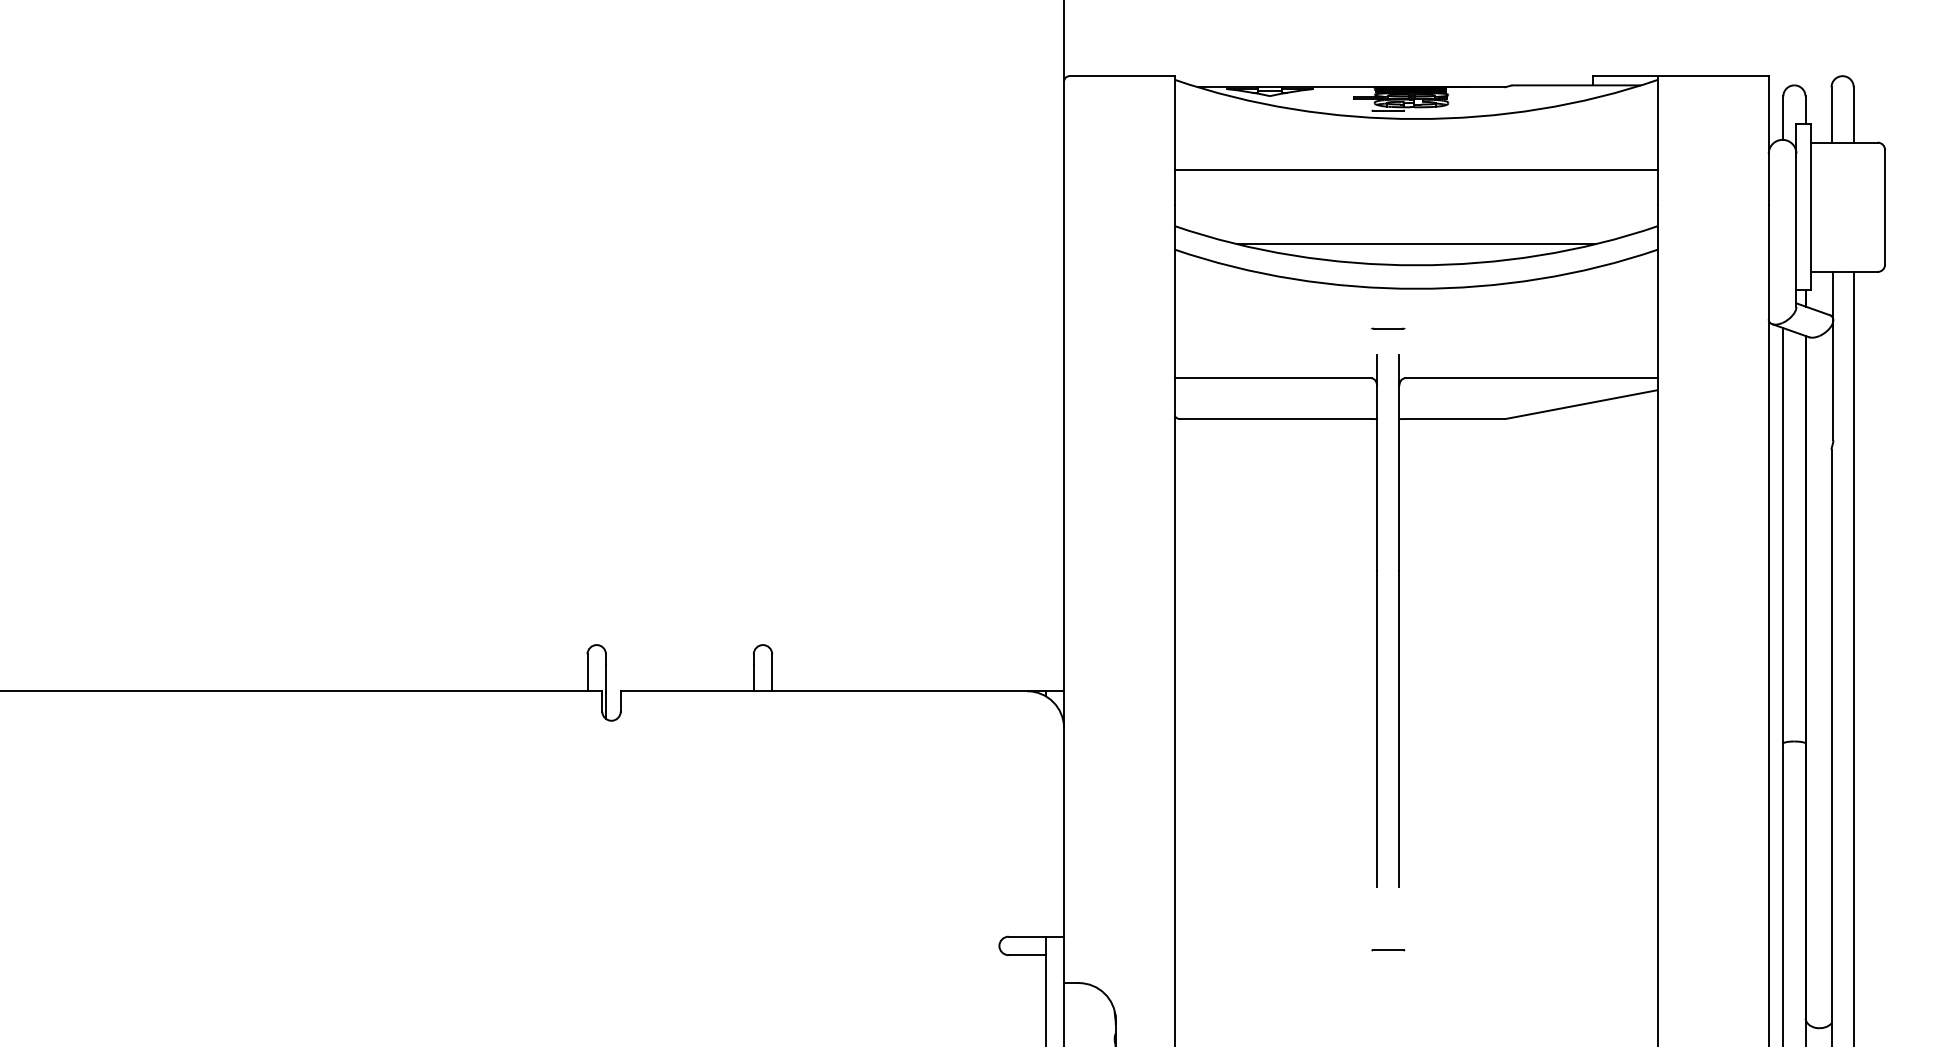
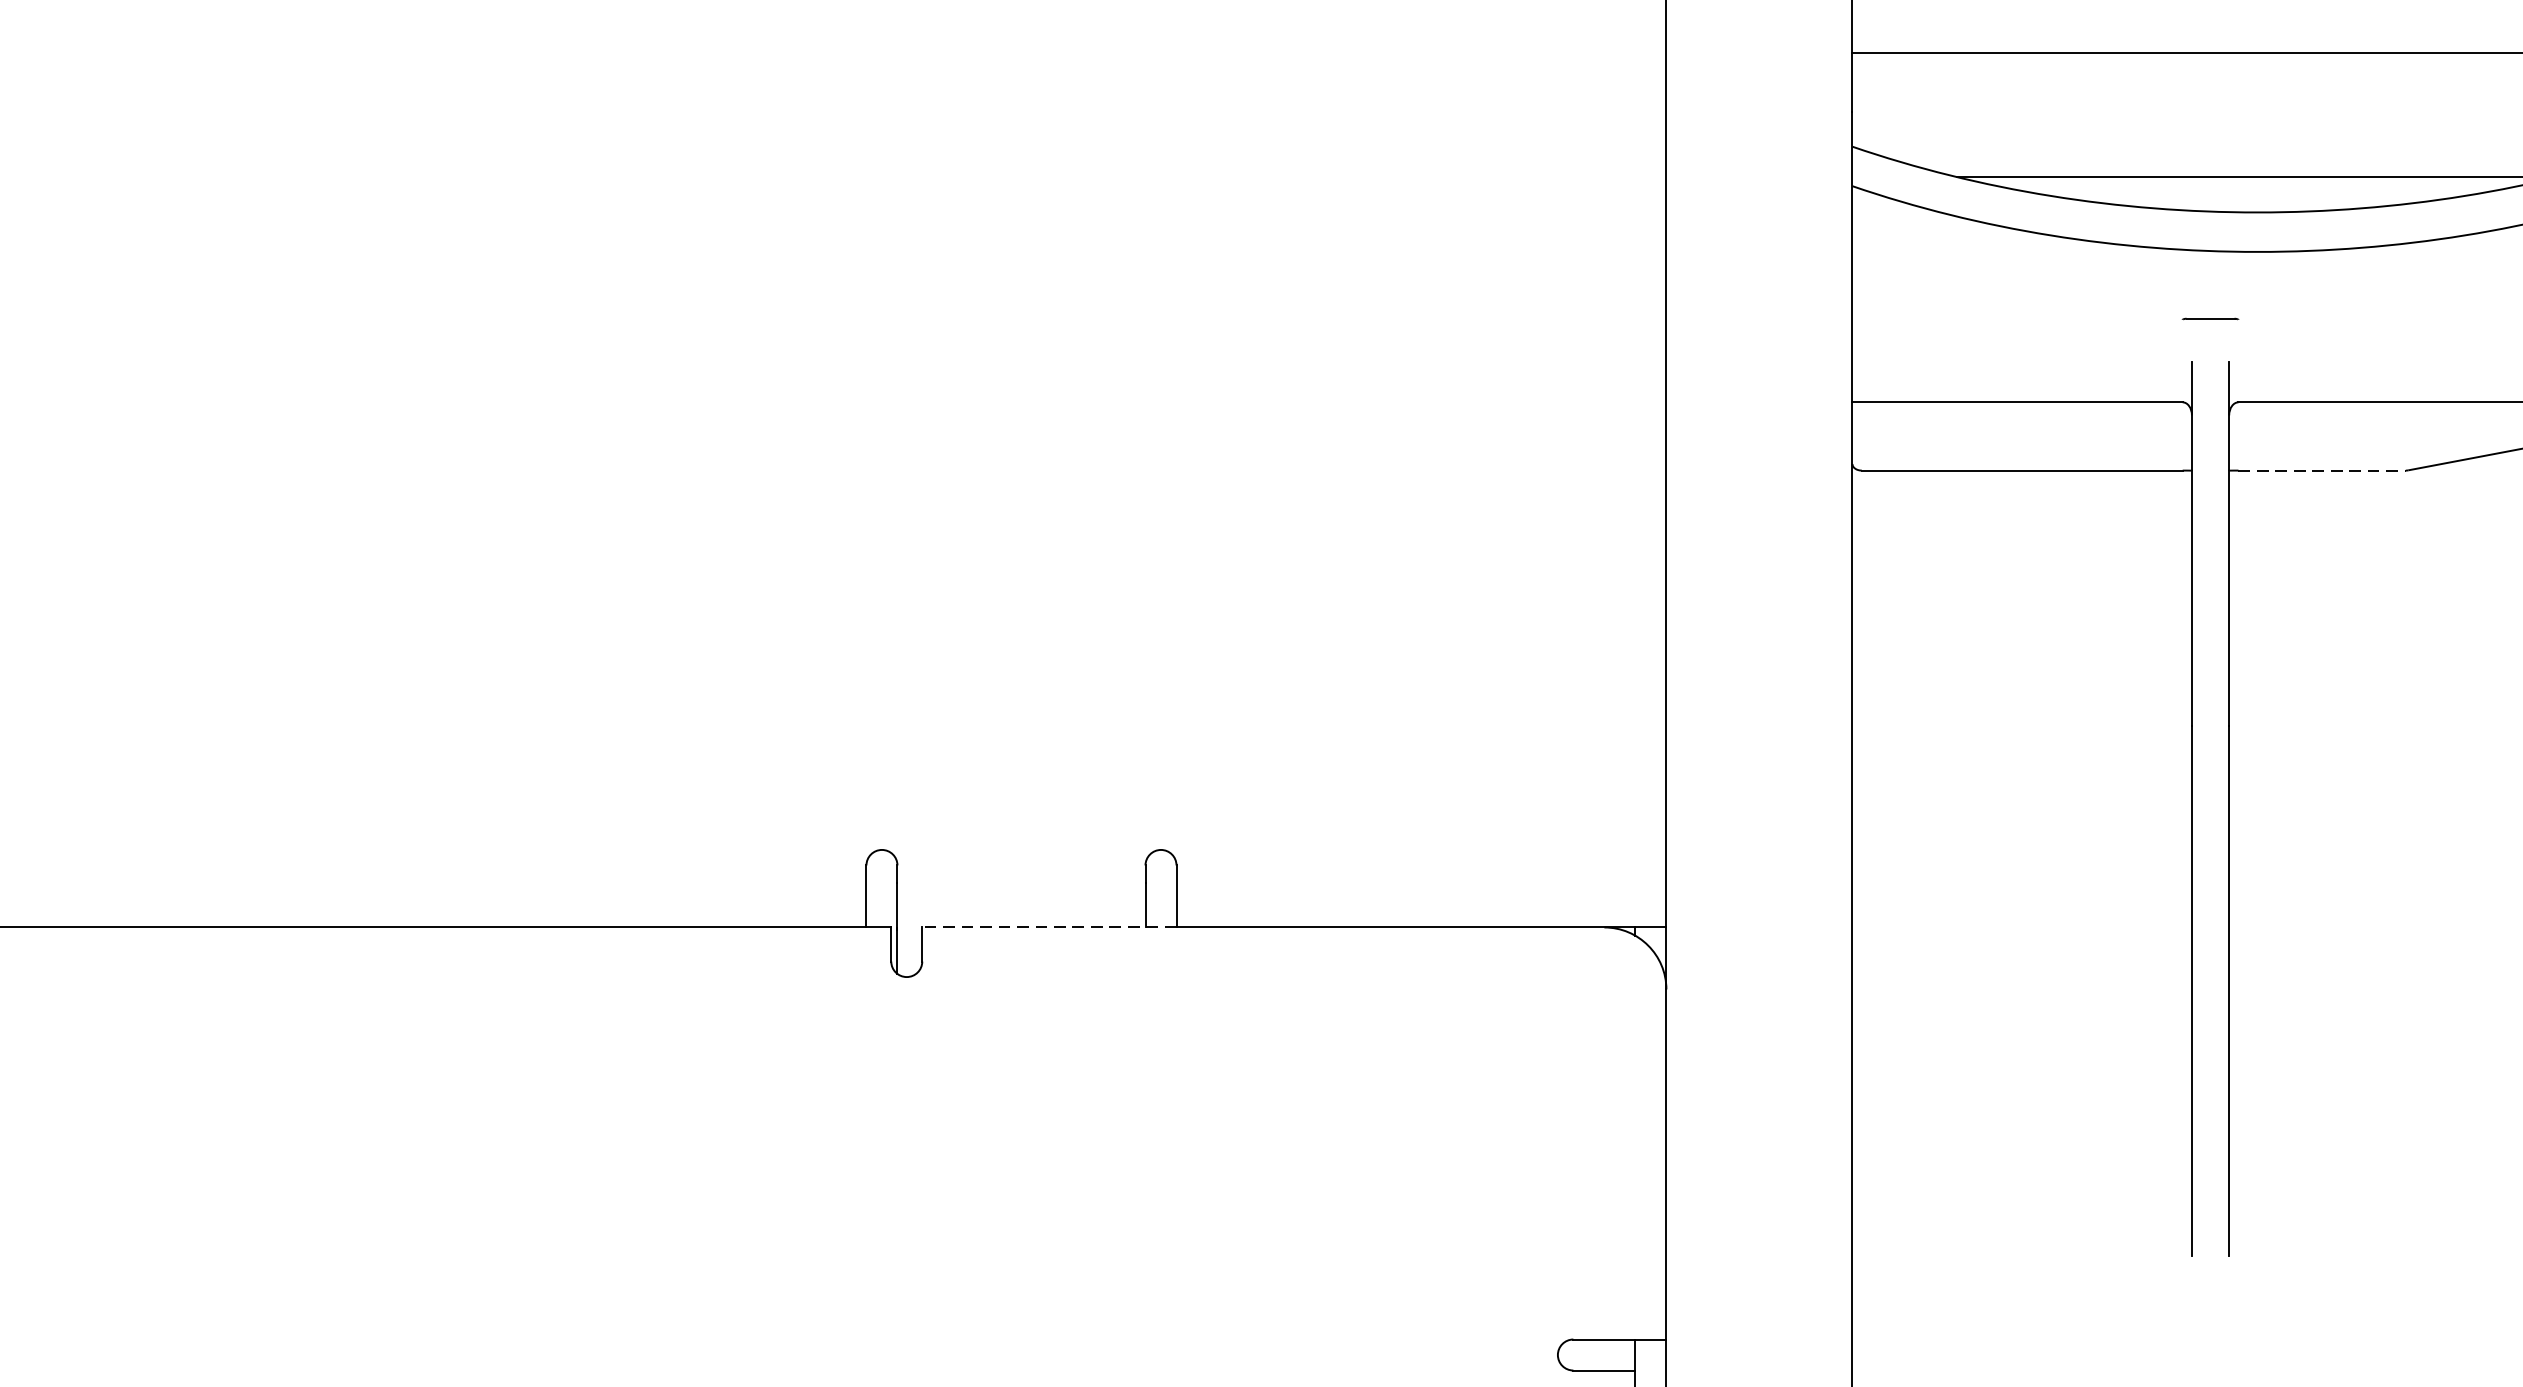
line: (1454, 419) -> (2321, 471), solid -> dashed
line: (696, 691) -> (1049, 927), solid -> dashed
line: (1388, 950) -> (2211, 1362), removed

